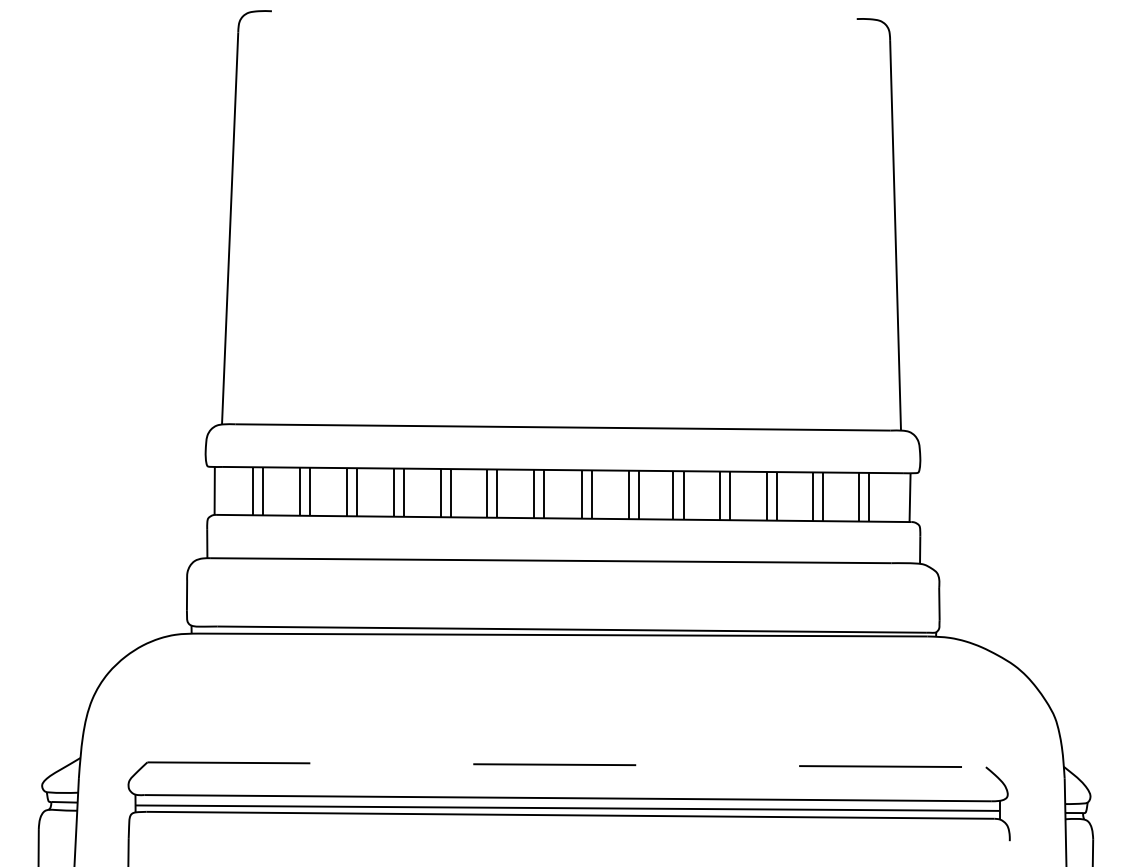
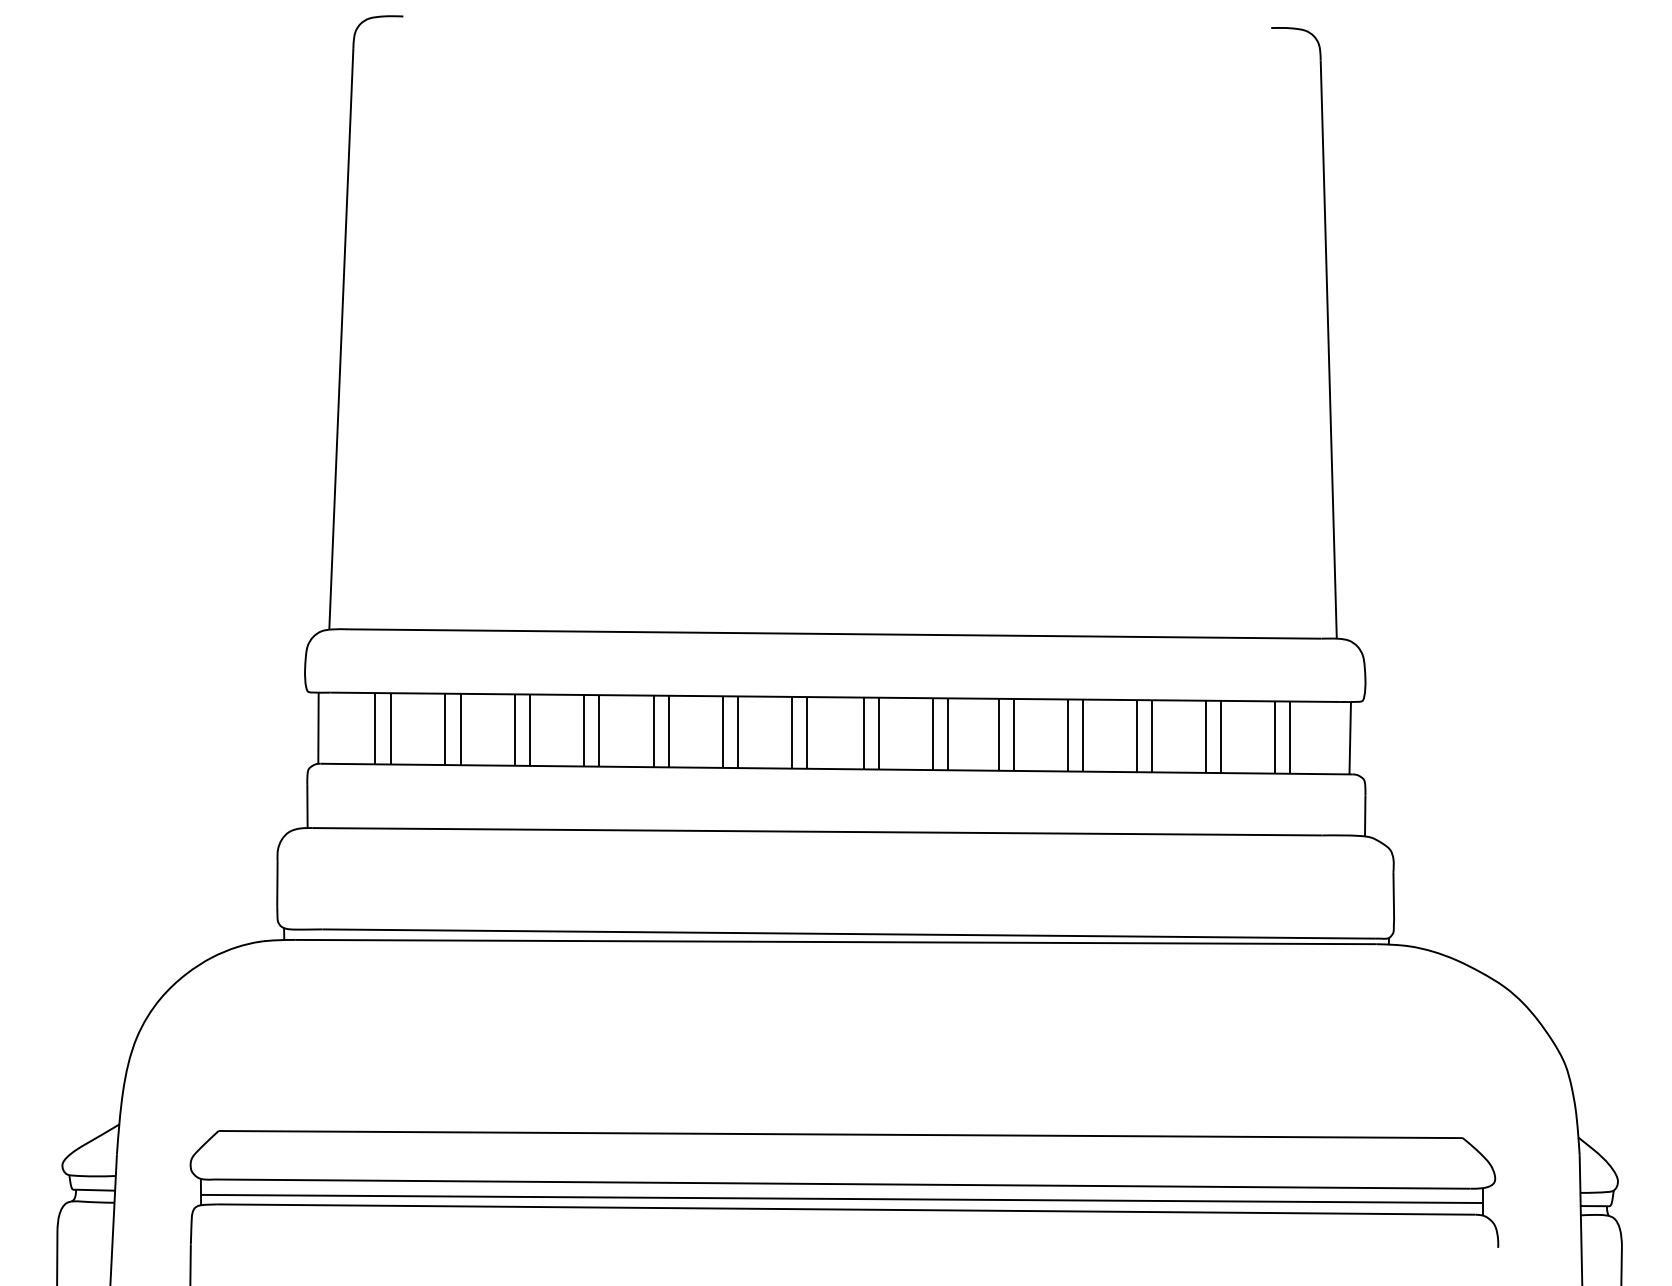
line: (567, 764) -> (841, 1134), dashed -> solid

